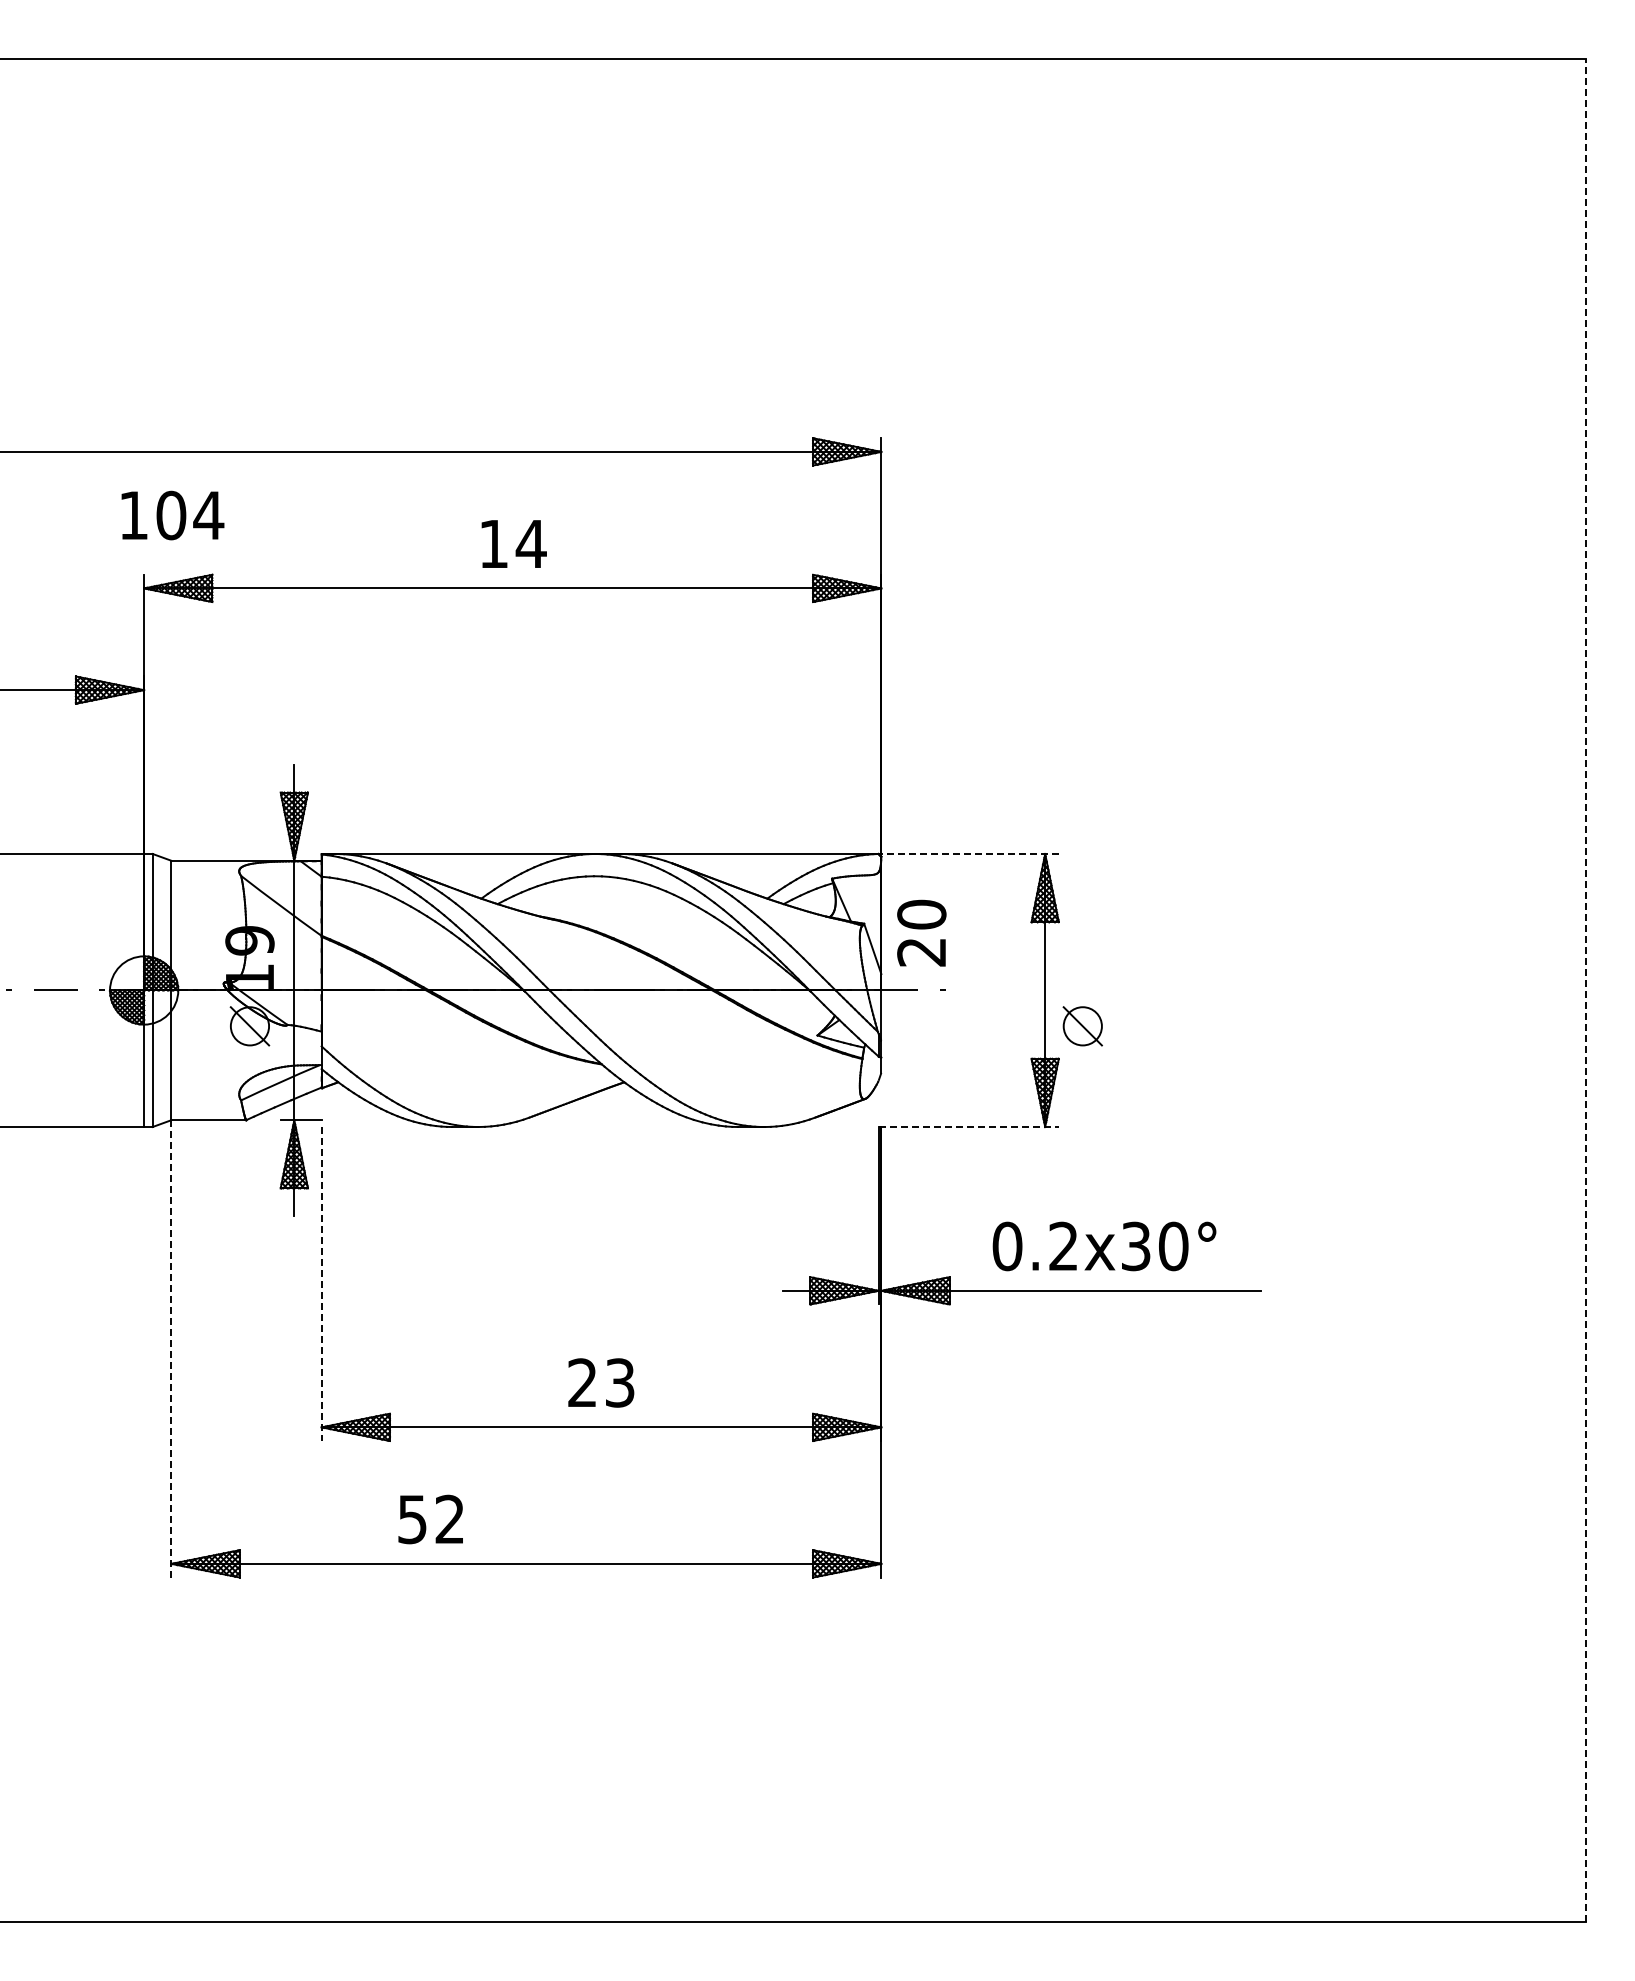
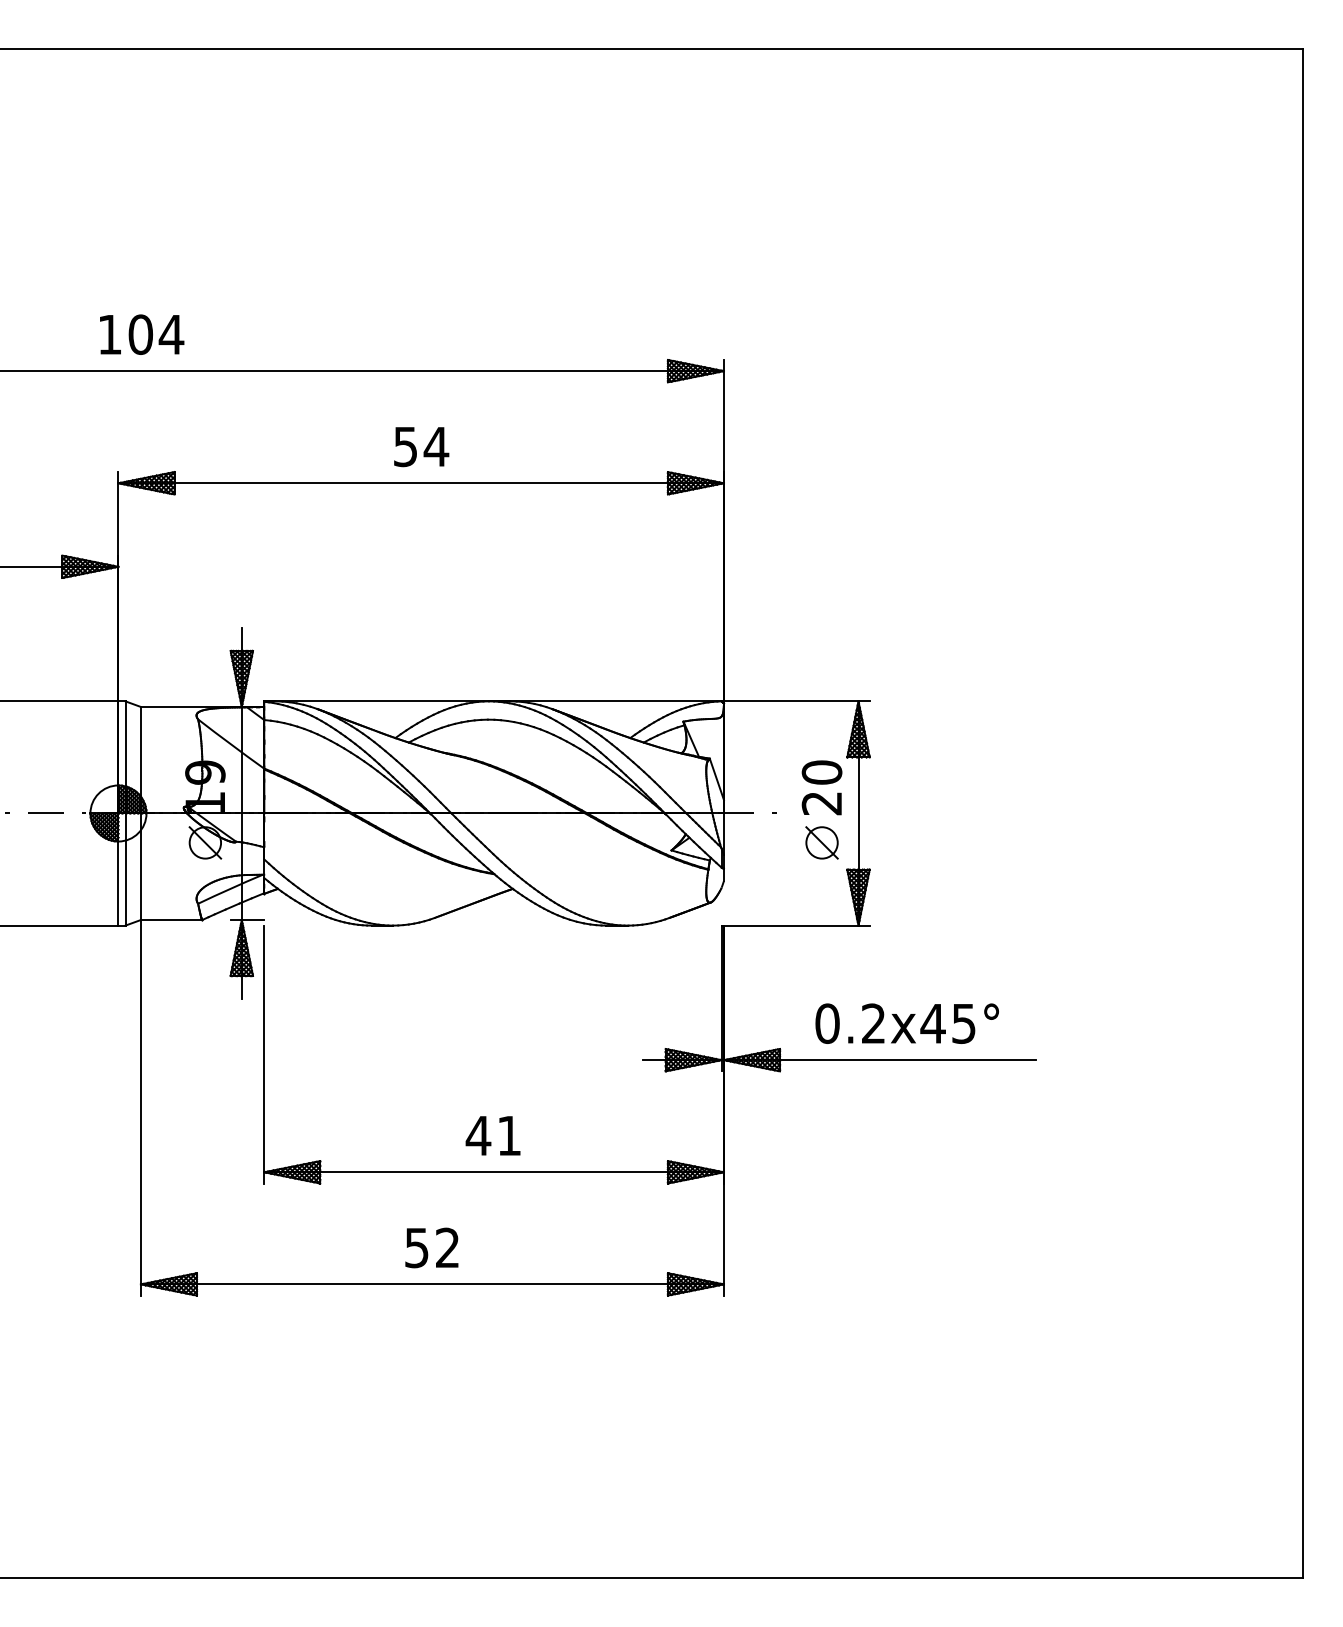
text: (172, 515) -> (141, 334), moved
text: (493, 544) -> (405, 447), 14 -> 54
line: (968, 853) -> (795, 700), dashed -> solid
text: (921, 932) -> (821, 787), moved
line: (1585, 990) -> (1302, 813), dashed -> solid
part: (1082, 1026) -> (821, 843), moved
line: (969, 1127) -> (796, 926), dashed -> solid
text: (1154, 1246) -> (948, 1023), 0.2x30° -> 0.2x45°
line: (321, 1284) -> (264, 1054), dashed -> solid
line: (171, 1348) -> (140, 1107), dashed -> solid
text: (600, 1382) -> (493, 1135), 23 -> 41
text: (430, 1519) -> (431, 1247), moved

